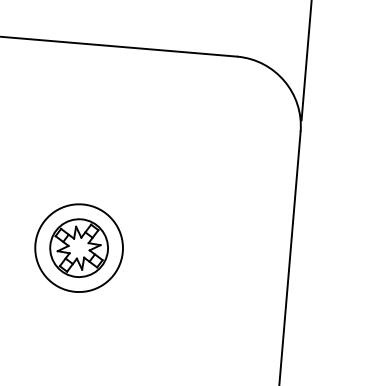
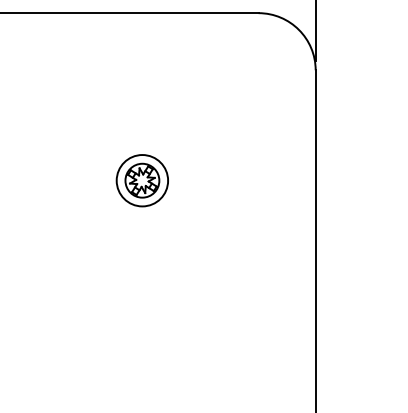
part: (77, 247) -> (141, 180), size x0.71

